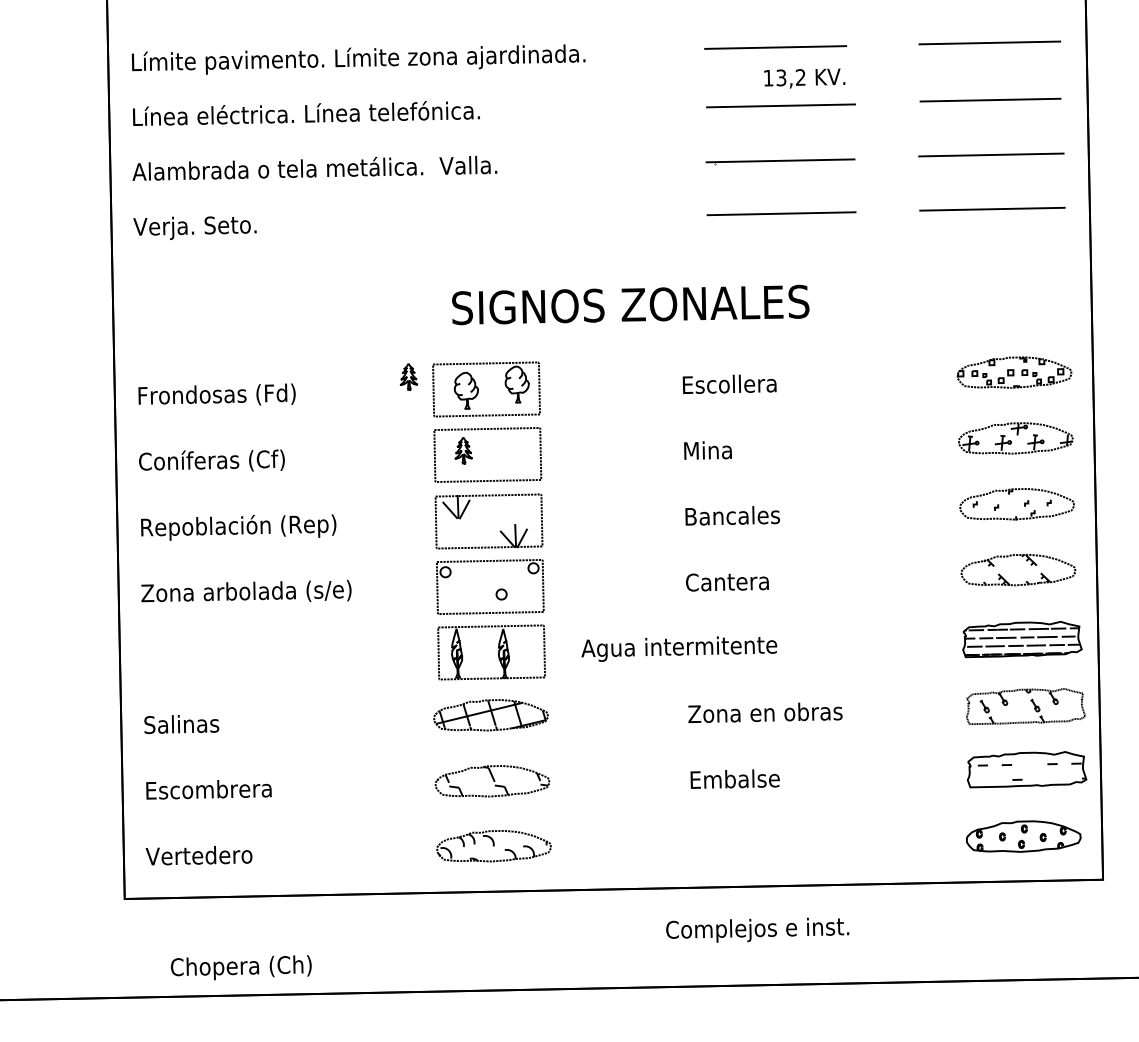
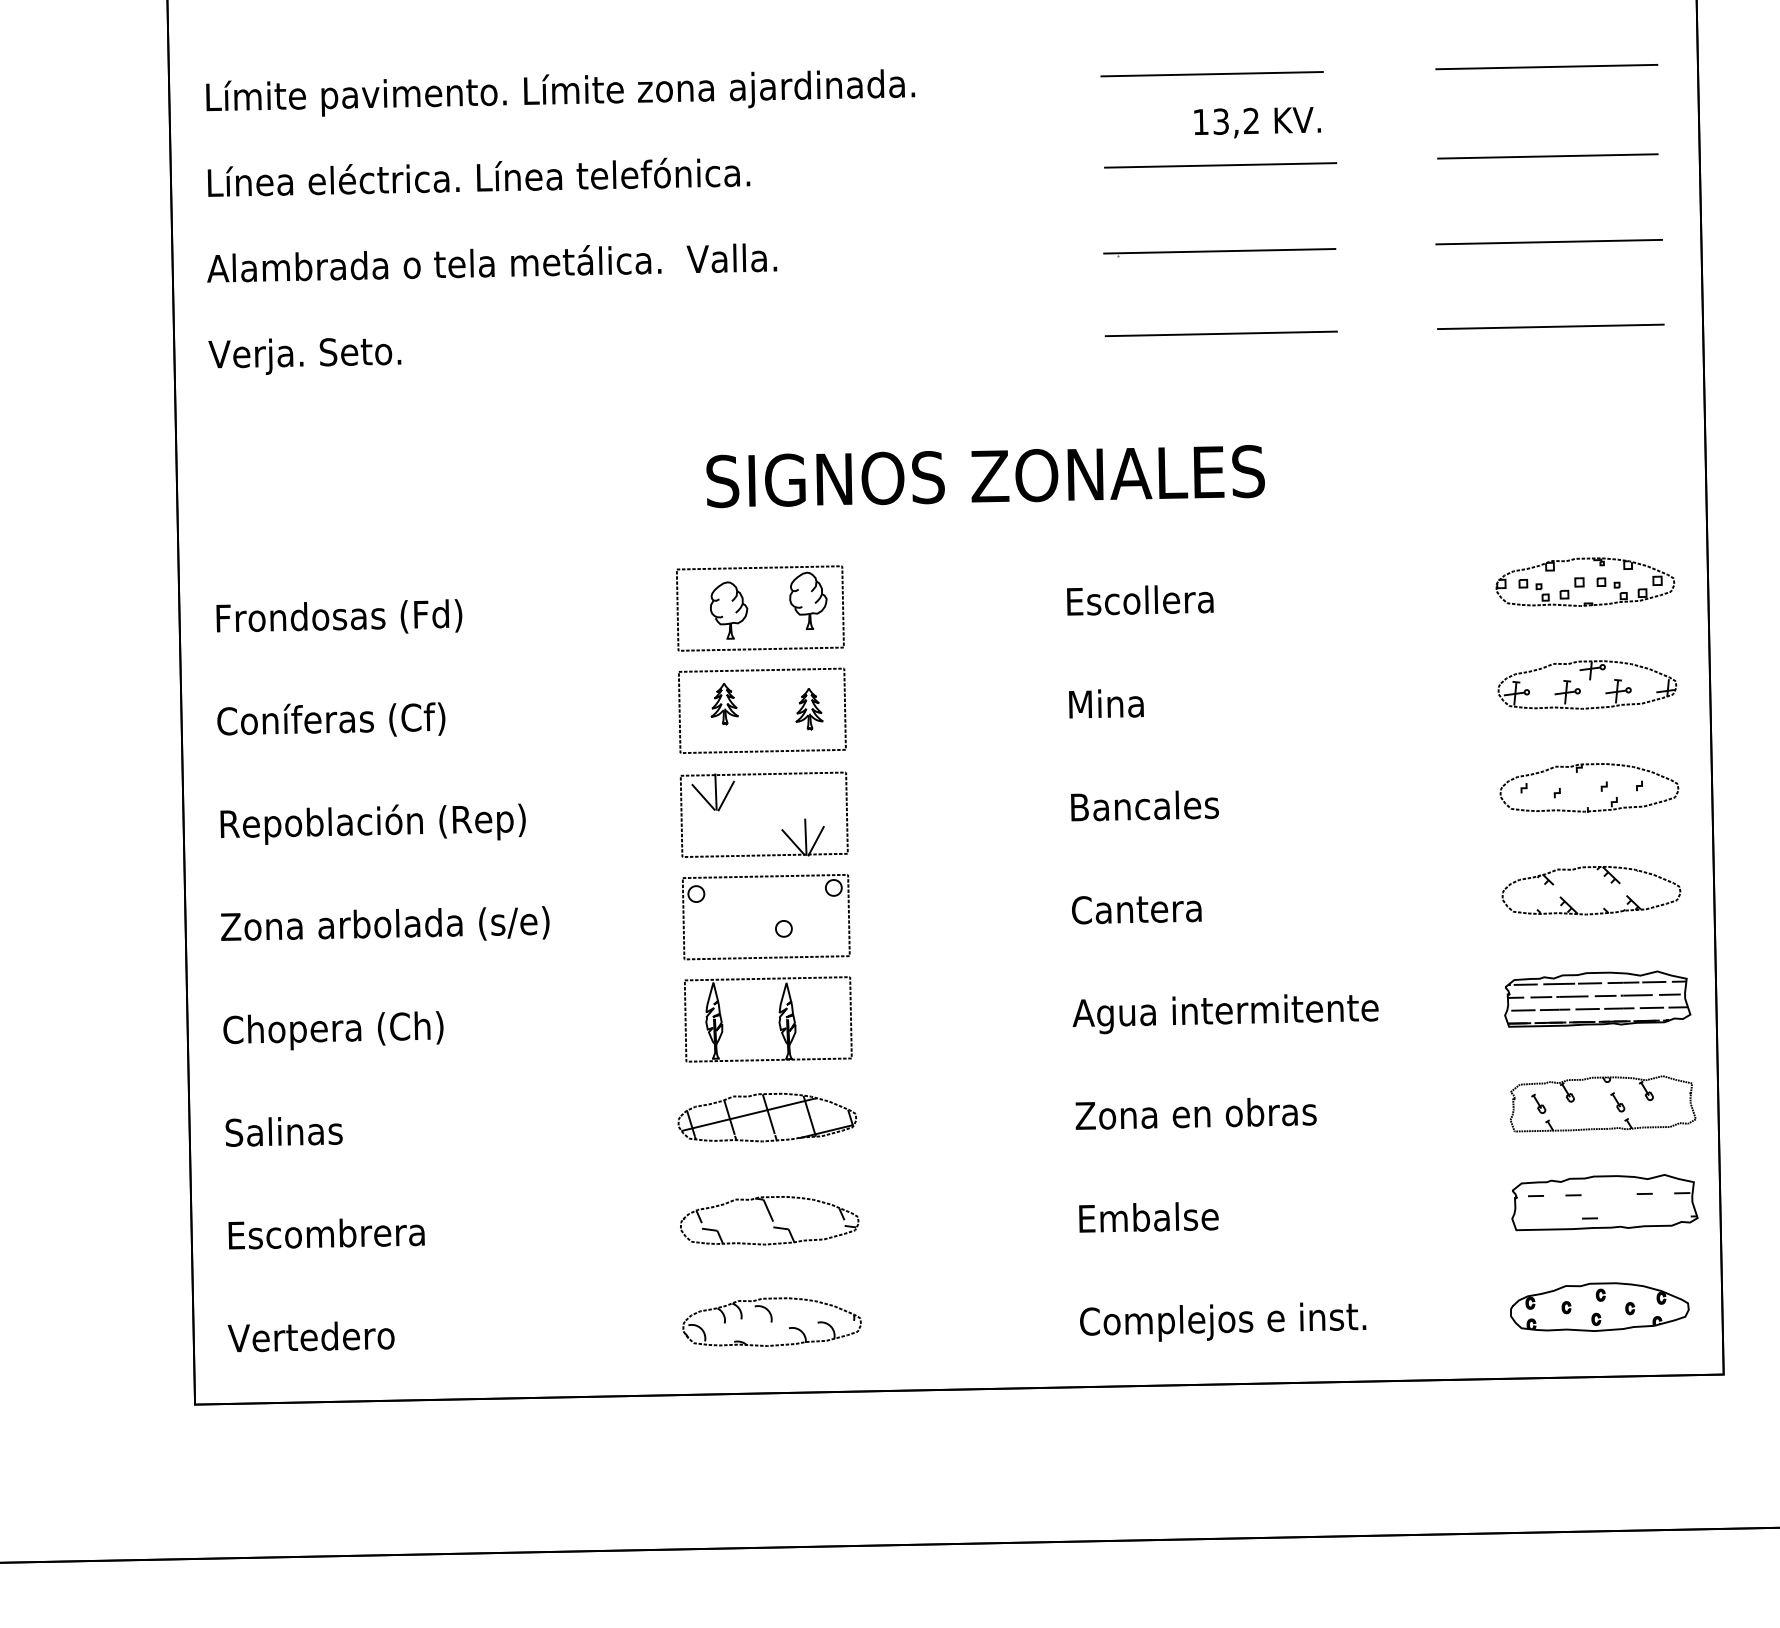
part: (408, 376) -> (808, 708), moved
text: (679, 648) -> (1225, 1013), moved
text: (757, 929) -> (1222, 1321), moved
text: (241, 967) -> (333, 1030), moved

